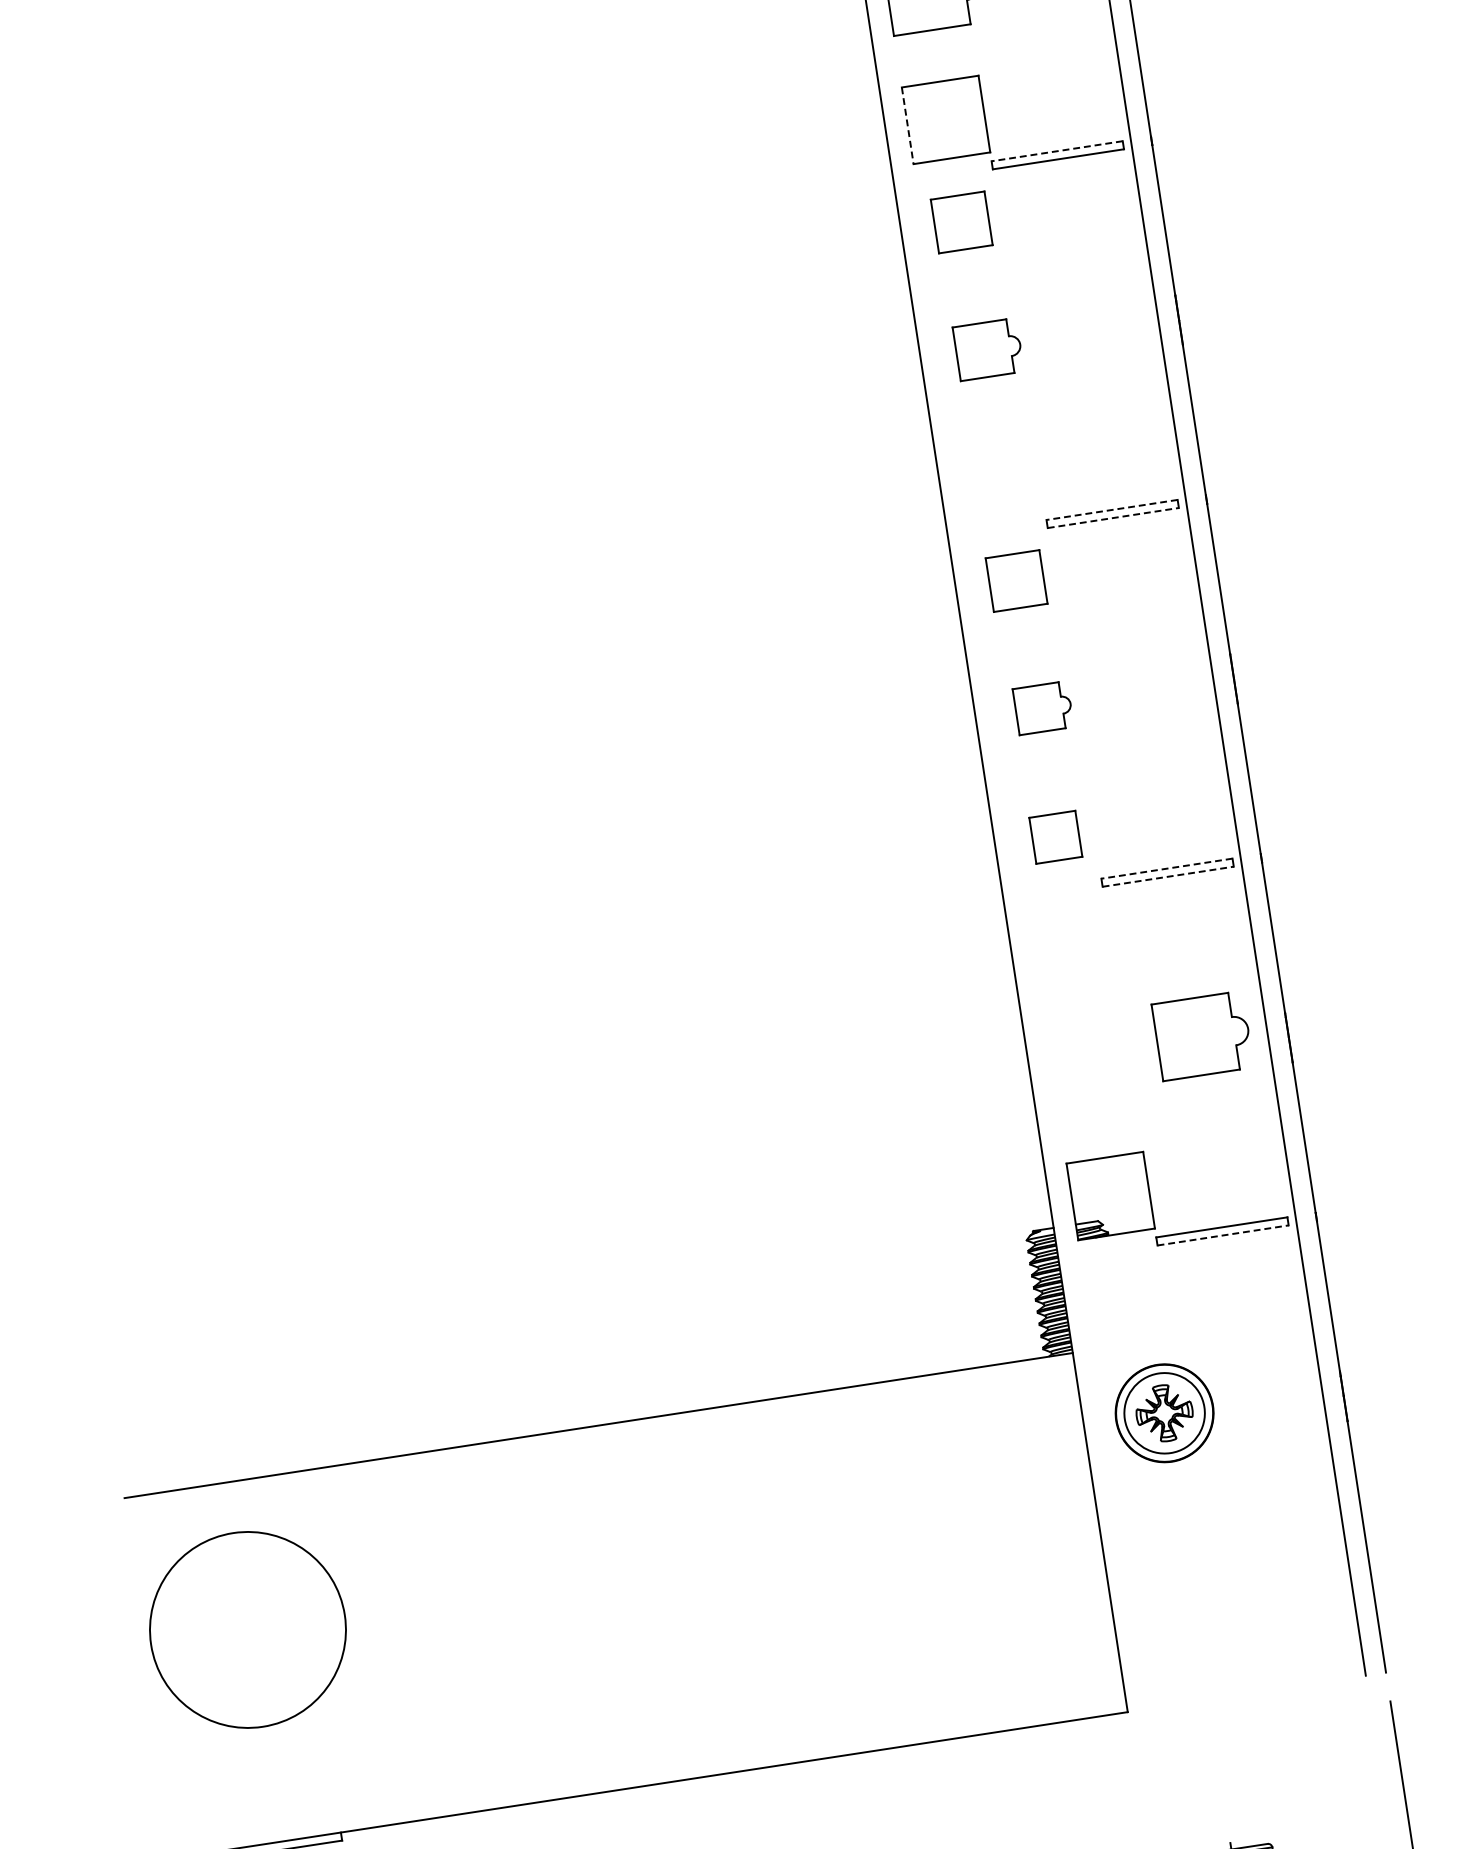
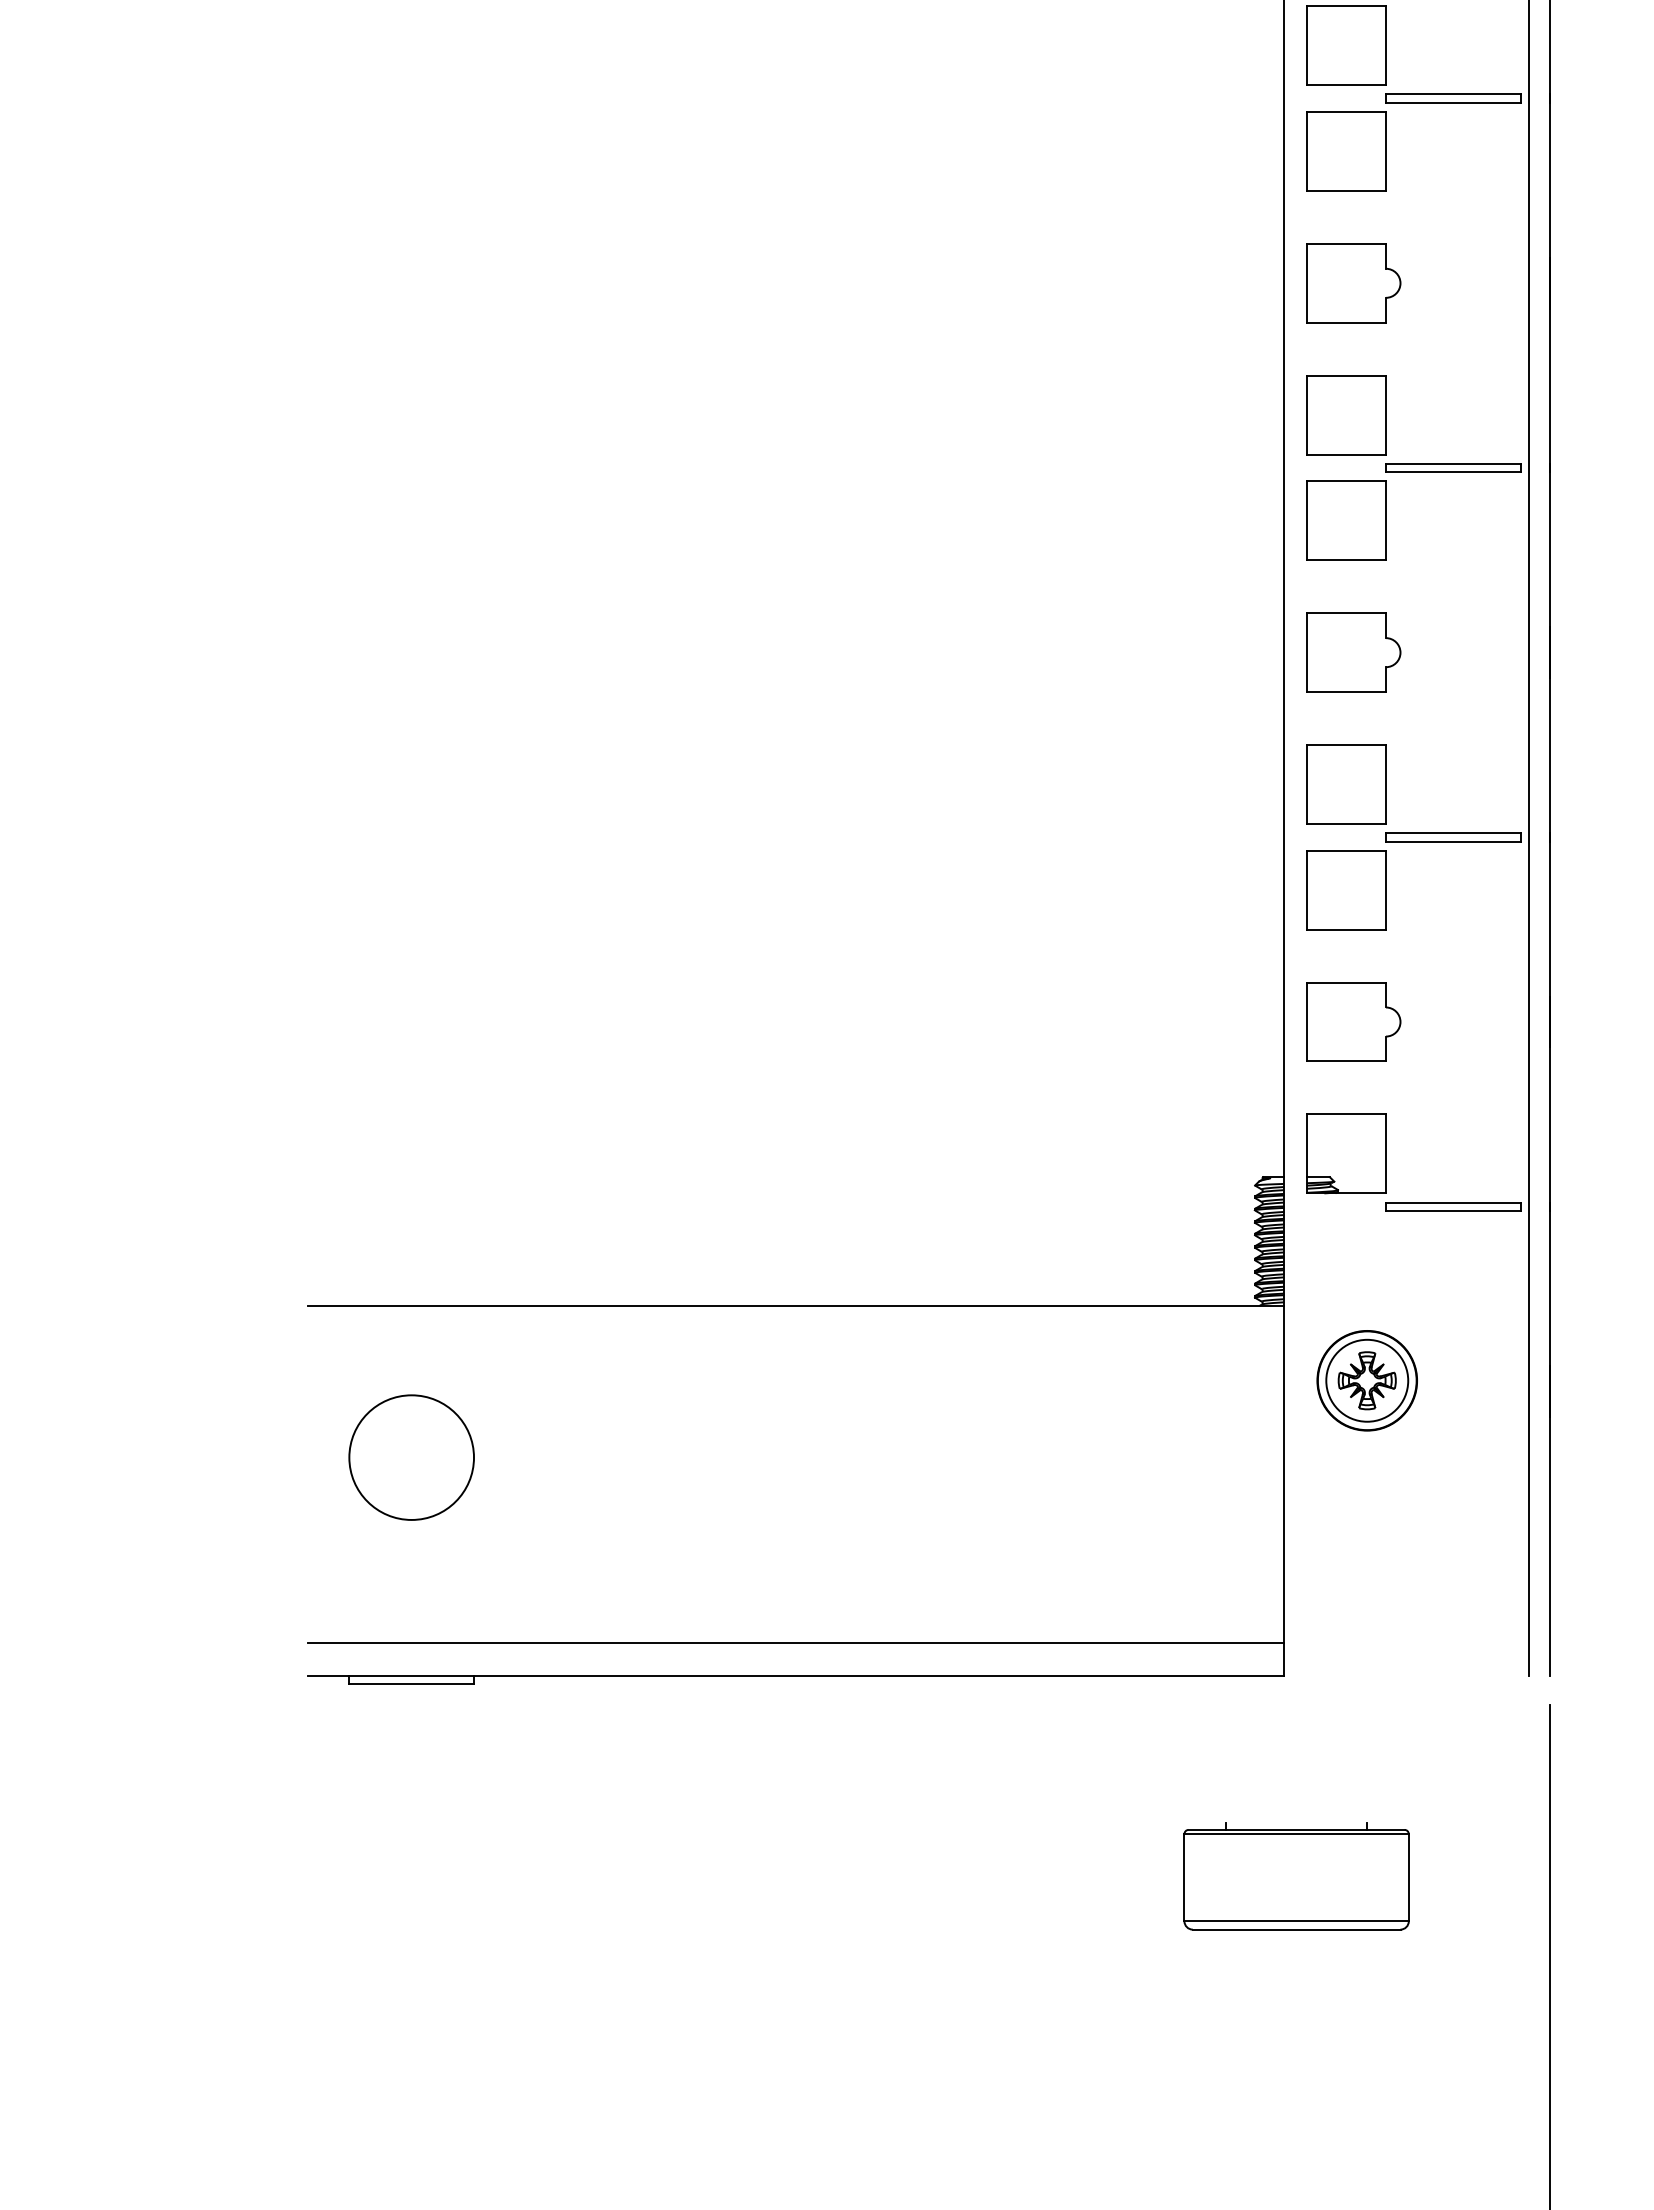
line: (908, 126) -> (1307, 46), dashed -> solid
line: (1057, 151) -> (1453, 94), dashed -> solid
part: (961, 222) -> (1346, 151), size x1.43
part: (988, 349) -> (1353, 283), size x1.43
part: (1001, 478) -> (1346, 415), added
line: (1112, 509) -> (1453, 463), dashed -> solid
line: (1113, 518) -> (1453, 472), dashed -> solid
part: (1016, 580) -> (1346, 520), size x1.43
part: (1043, 708) -> (1353, 652), size x1.67
part: (1055, 837) -> (1346, 784), size x1.67
line: (1167, 868) -> (1453, 833), dashed -> solid
line: (1168, 876) -> (1453, 841), dashed -> solid
part: (1071, 940) -> (1346, 890), added
part: (1202, 1035) -> (1353, 1021), moved
line: (1223, 1235) -> (1453, 1210), dashed -> solid
circle: (247, 1629) -> (411, 1457), size x0.62
line: (648, 1752) -> (795, 1642), added

